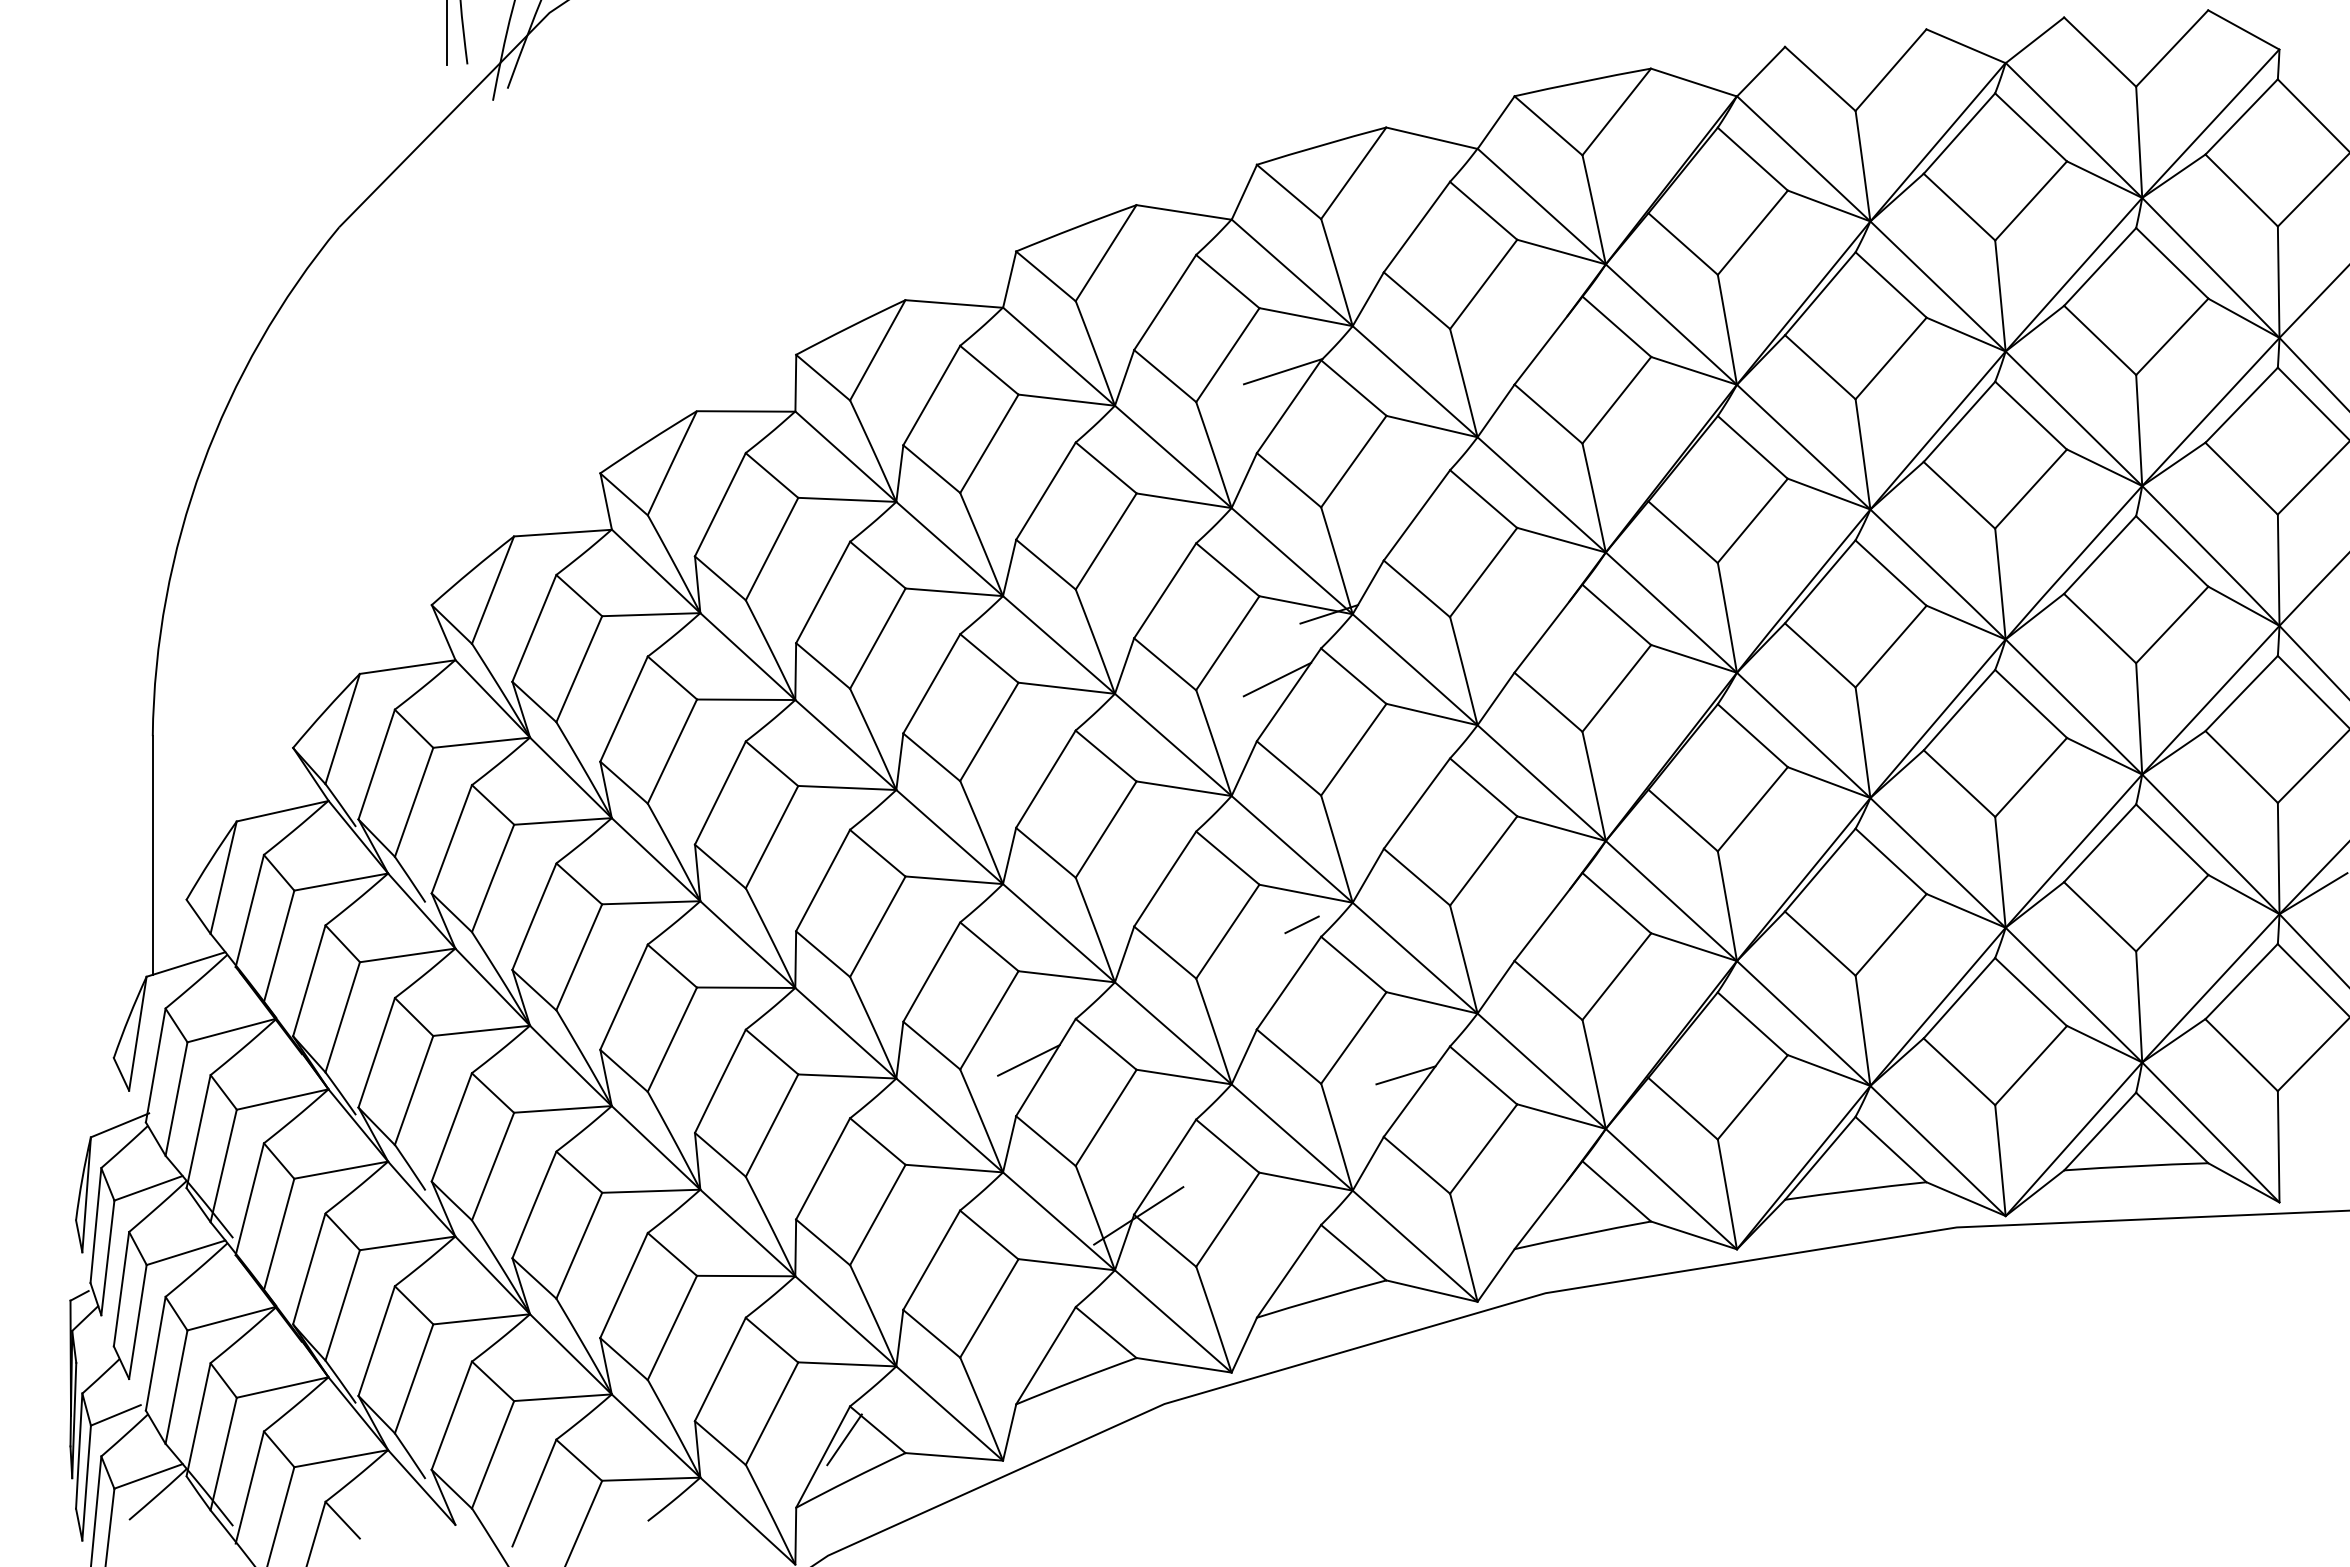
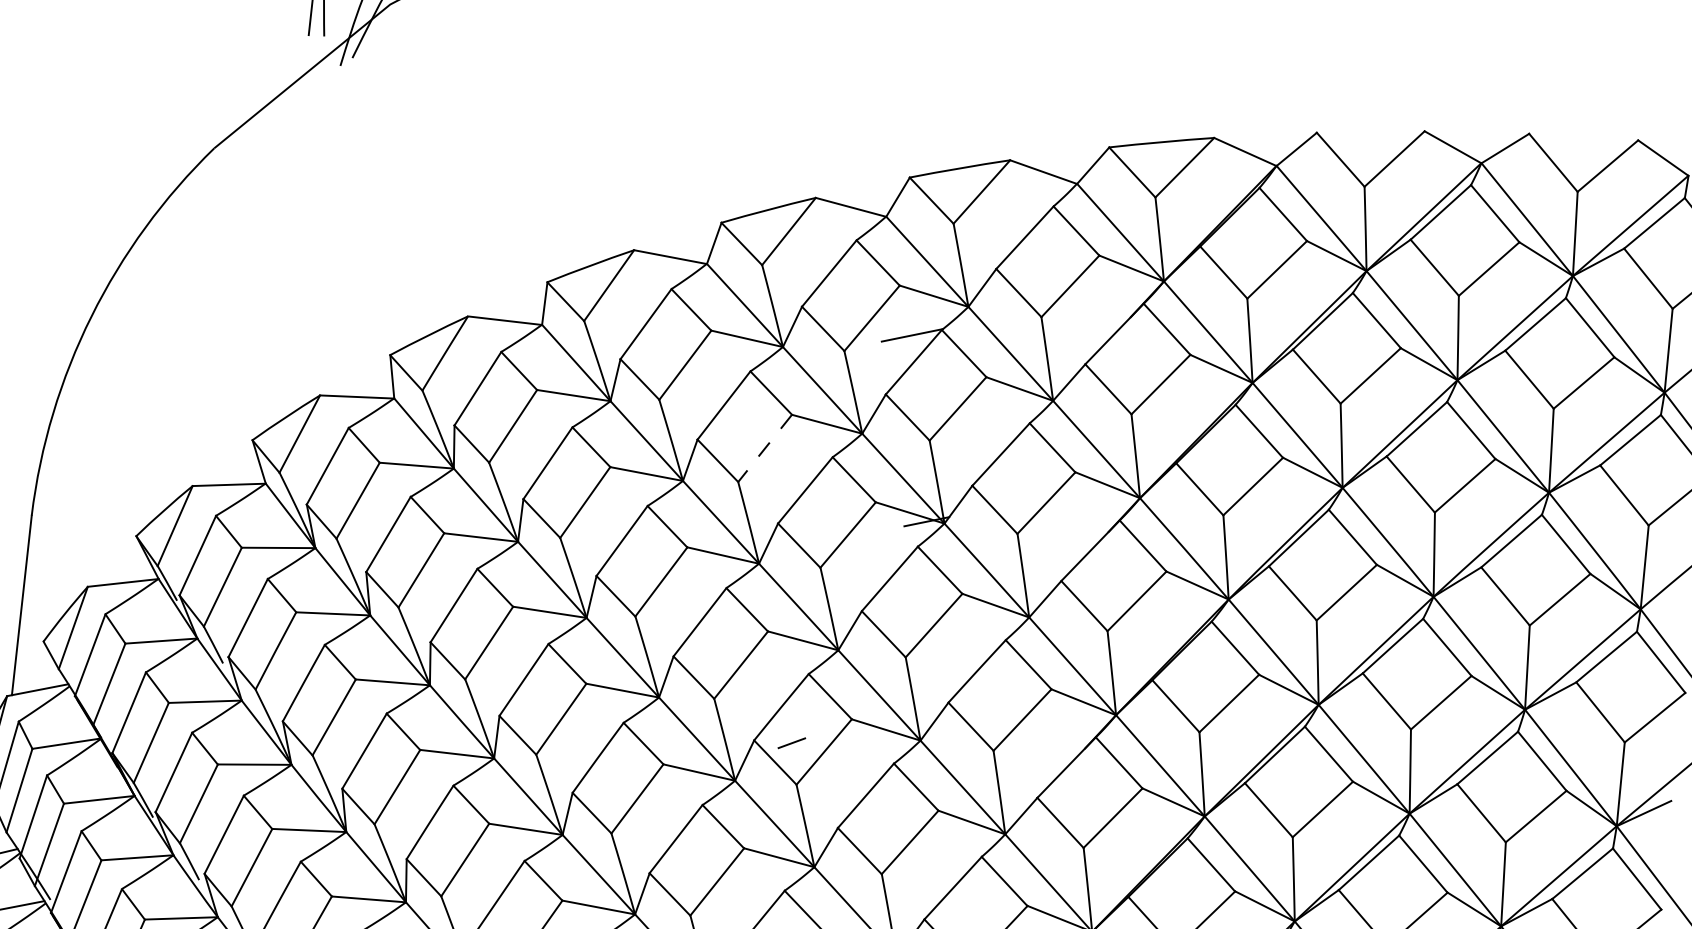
line: (1106, 541) -> (765, 448), solid -> dashed
line: (1277, 679) -> (882, 566), removed
line: (1301, 924) -> (791, 742), moved
line: (1028, 1060) -> (663, 832), removed
line: (1405, 1075) -> (945, 874), removed

